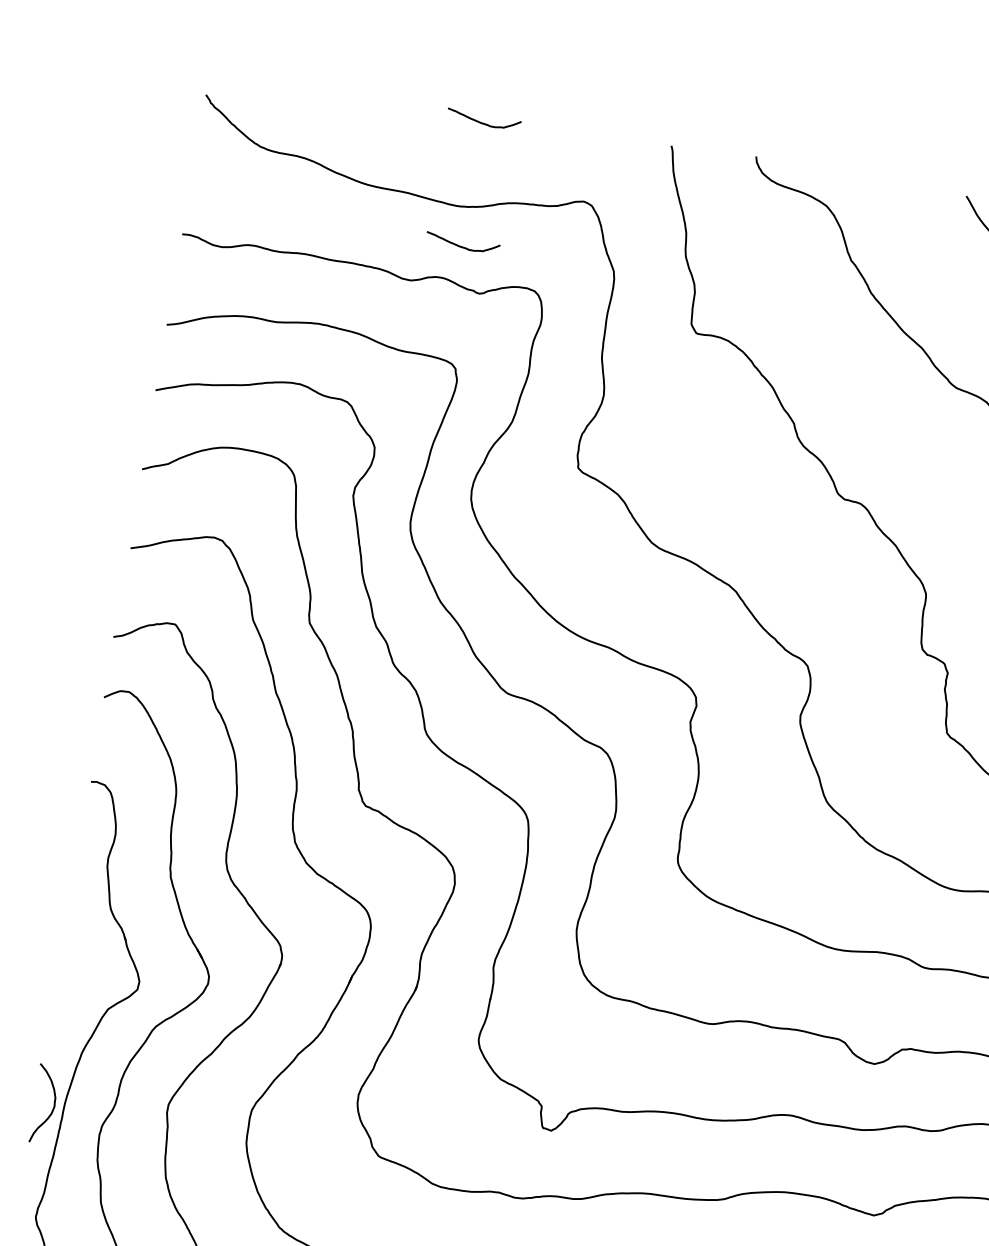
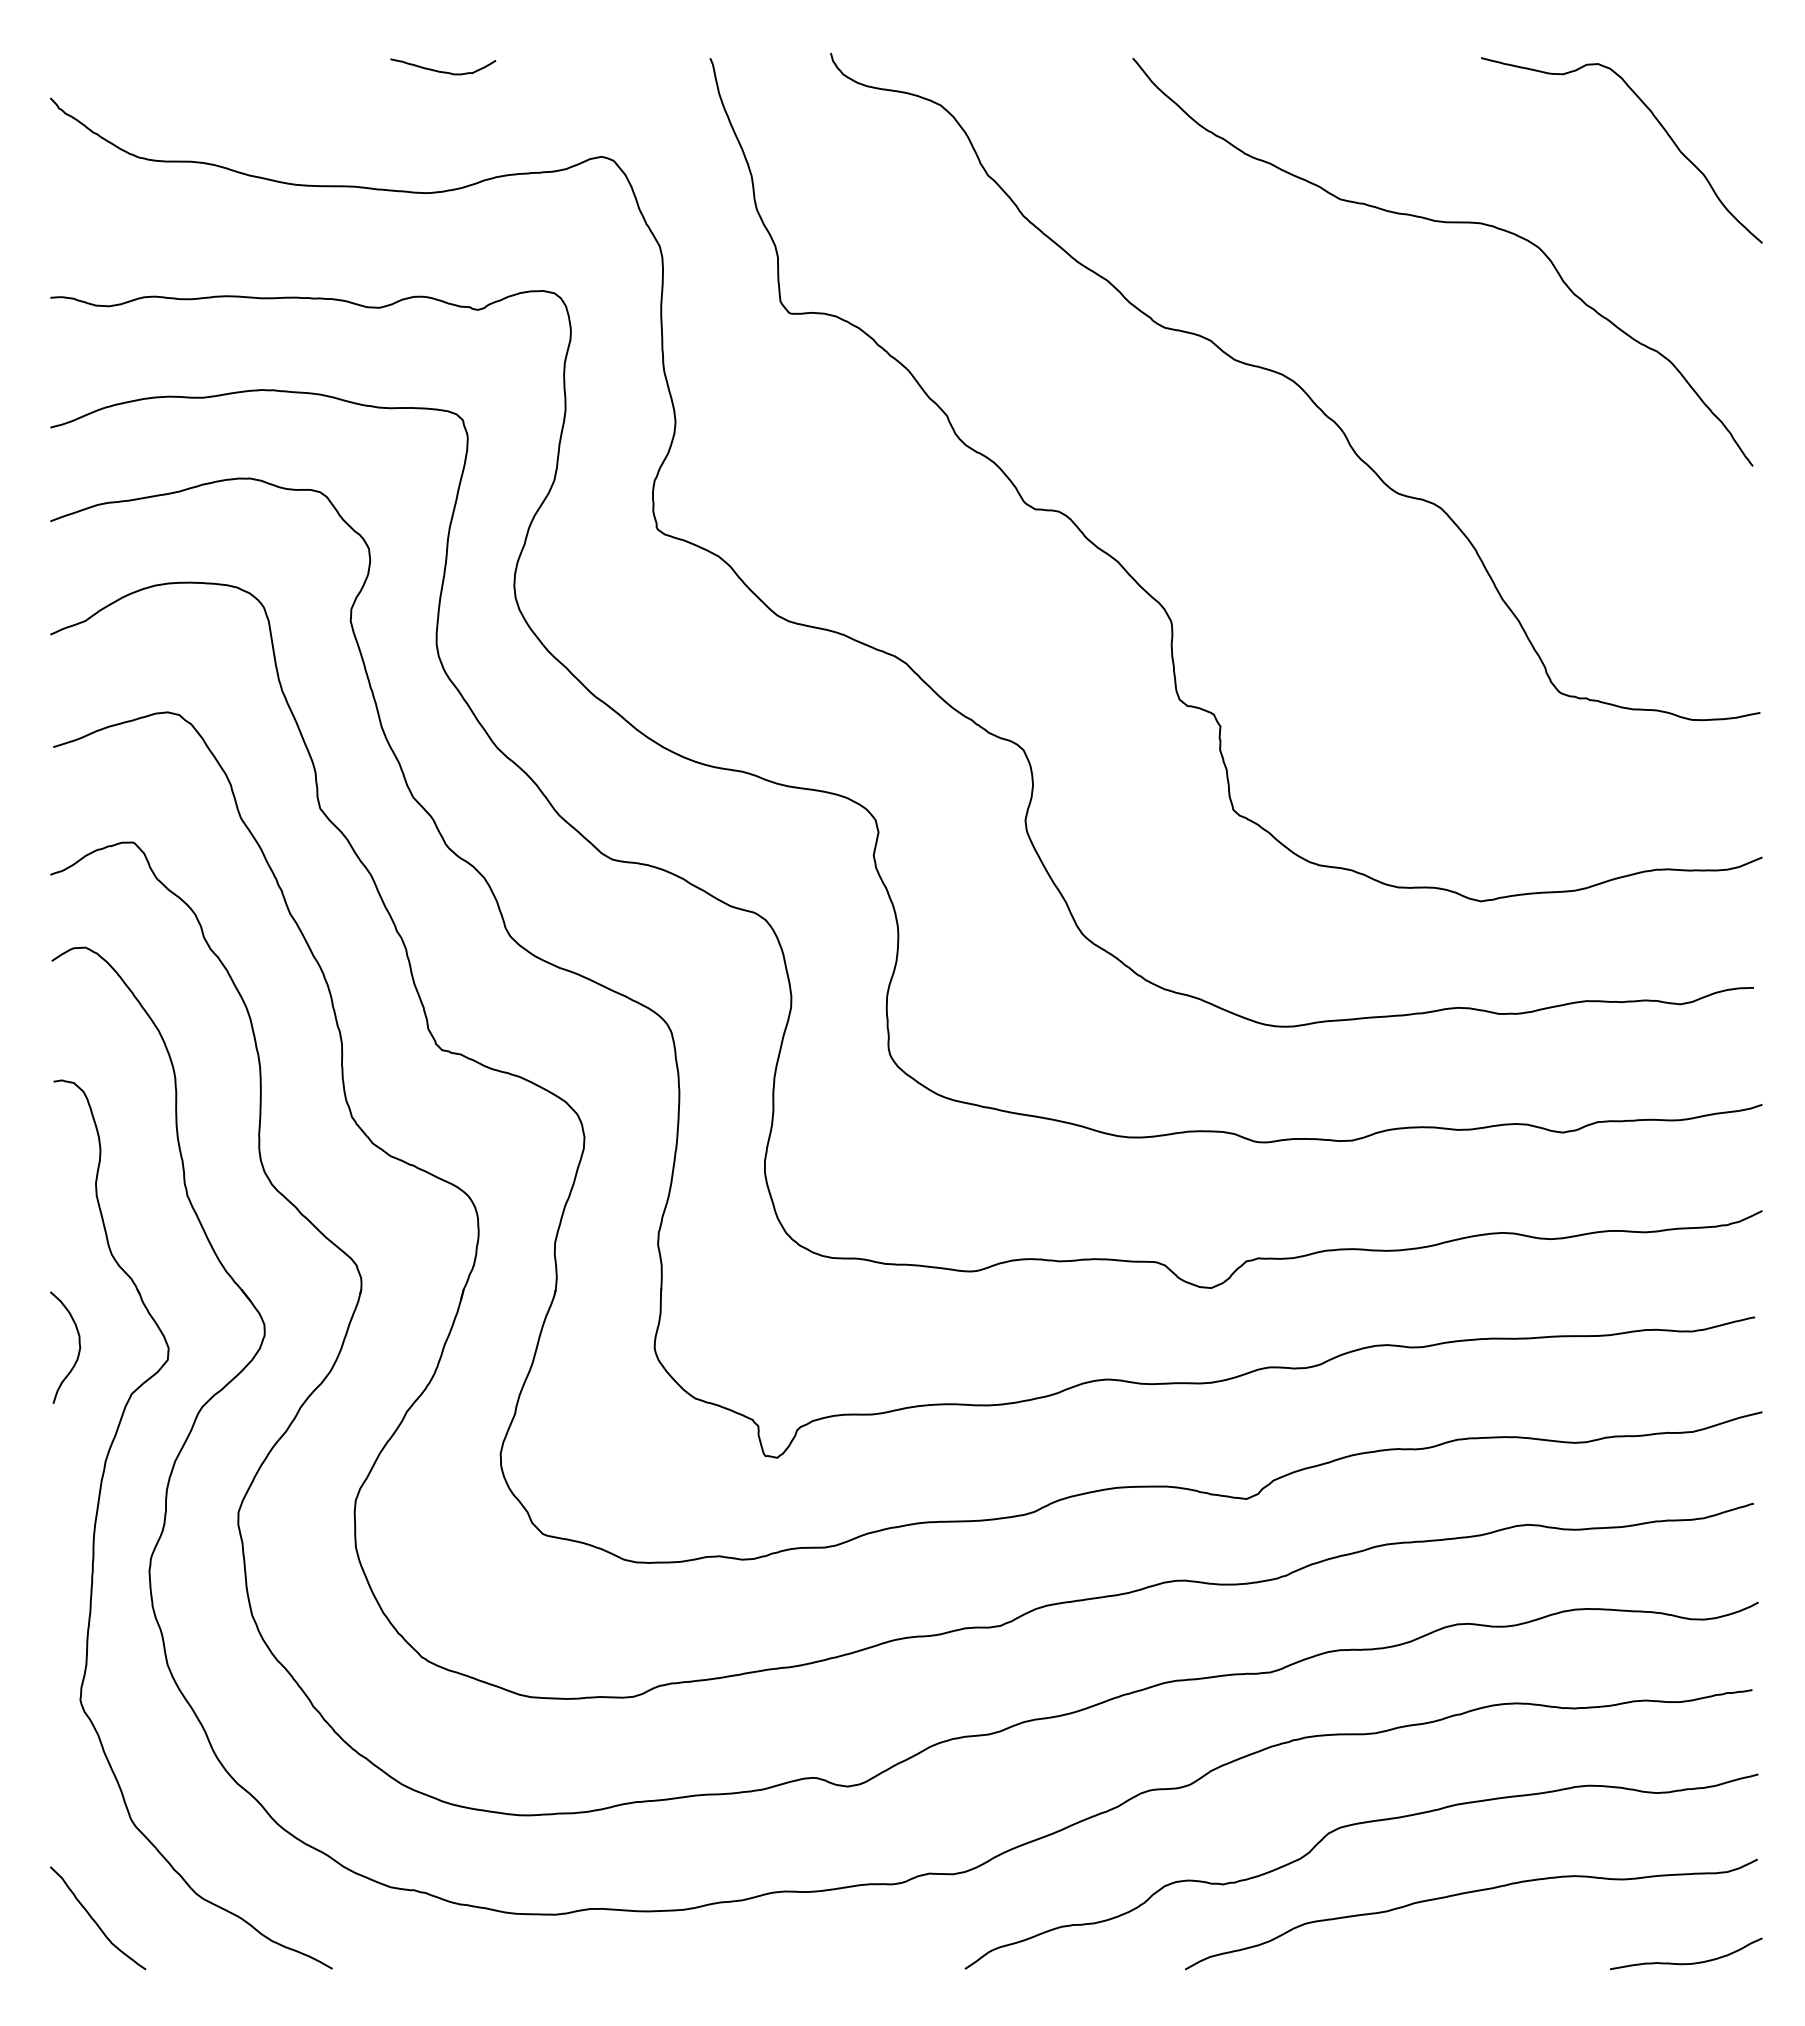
curve: (462, 246) -> (443, 248), removed
curve: (53, 1107) -> (78, 1350), moved

